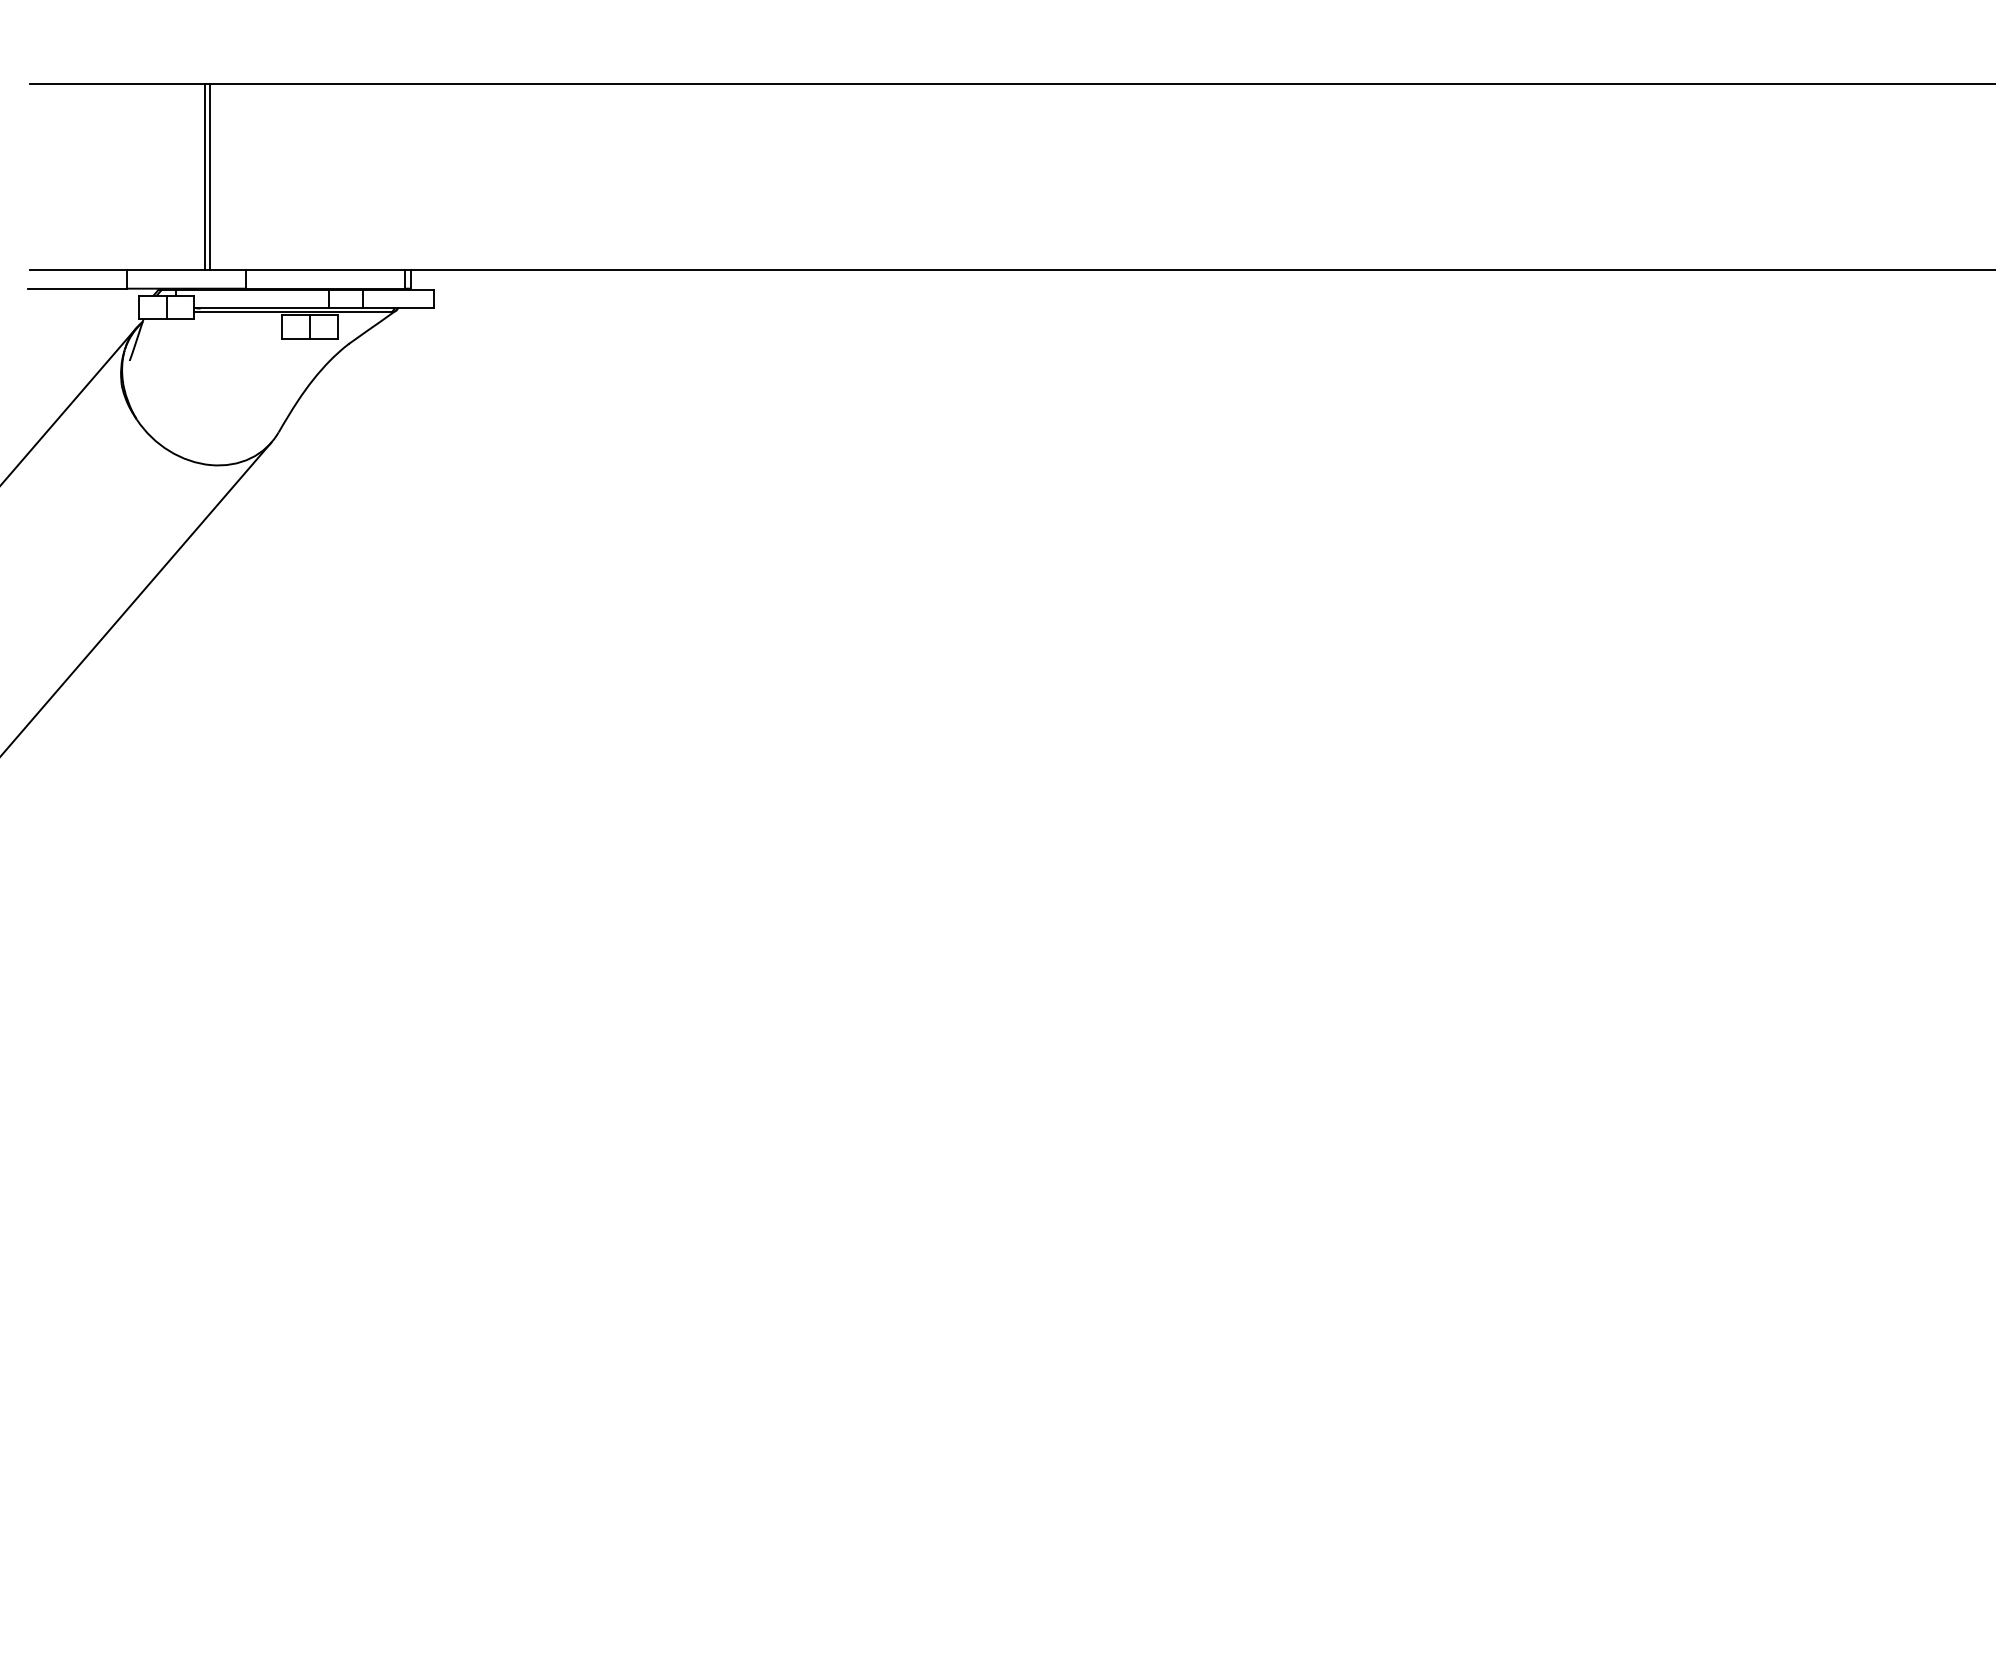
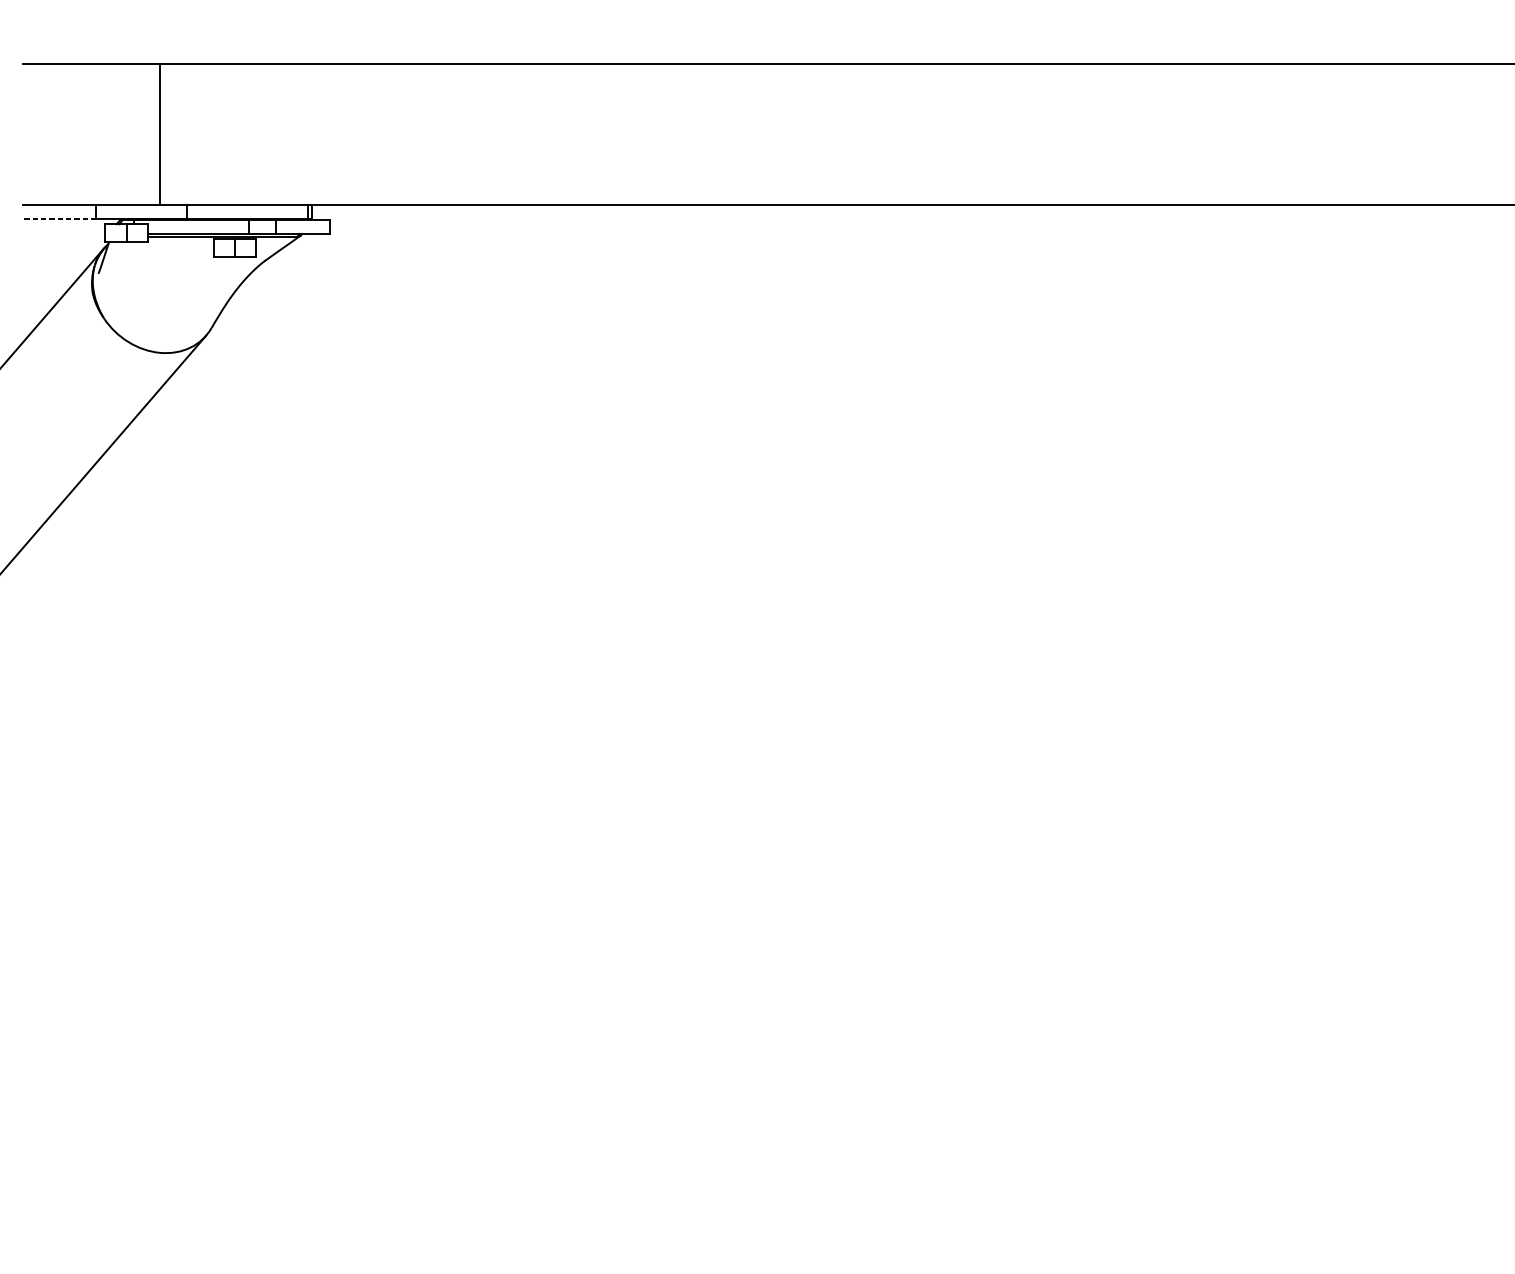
line: (205, 176) -> (156, 133), removed
line: (77, 288) -> (58, 218), solid -> dashed

